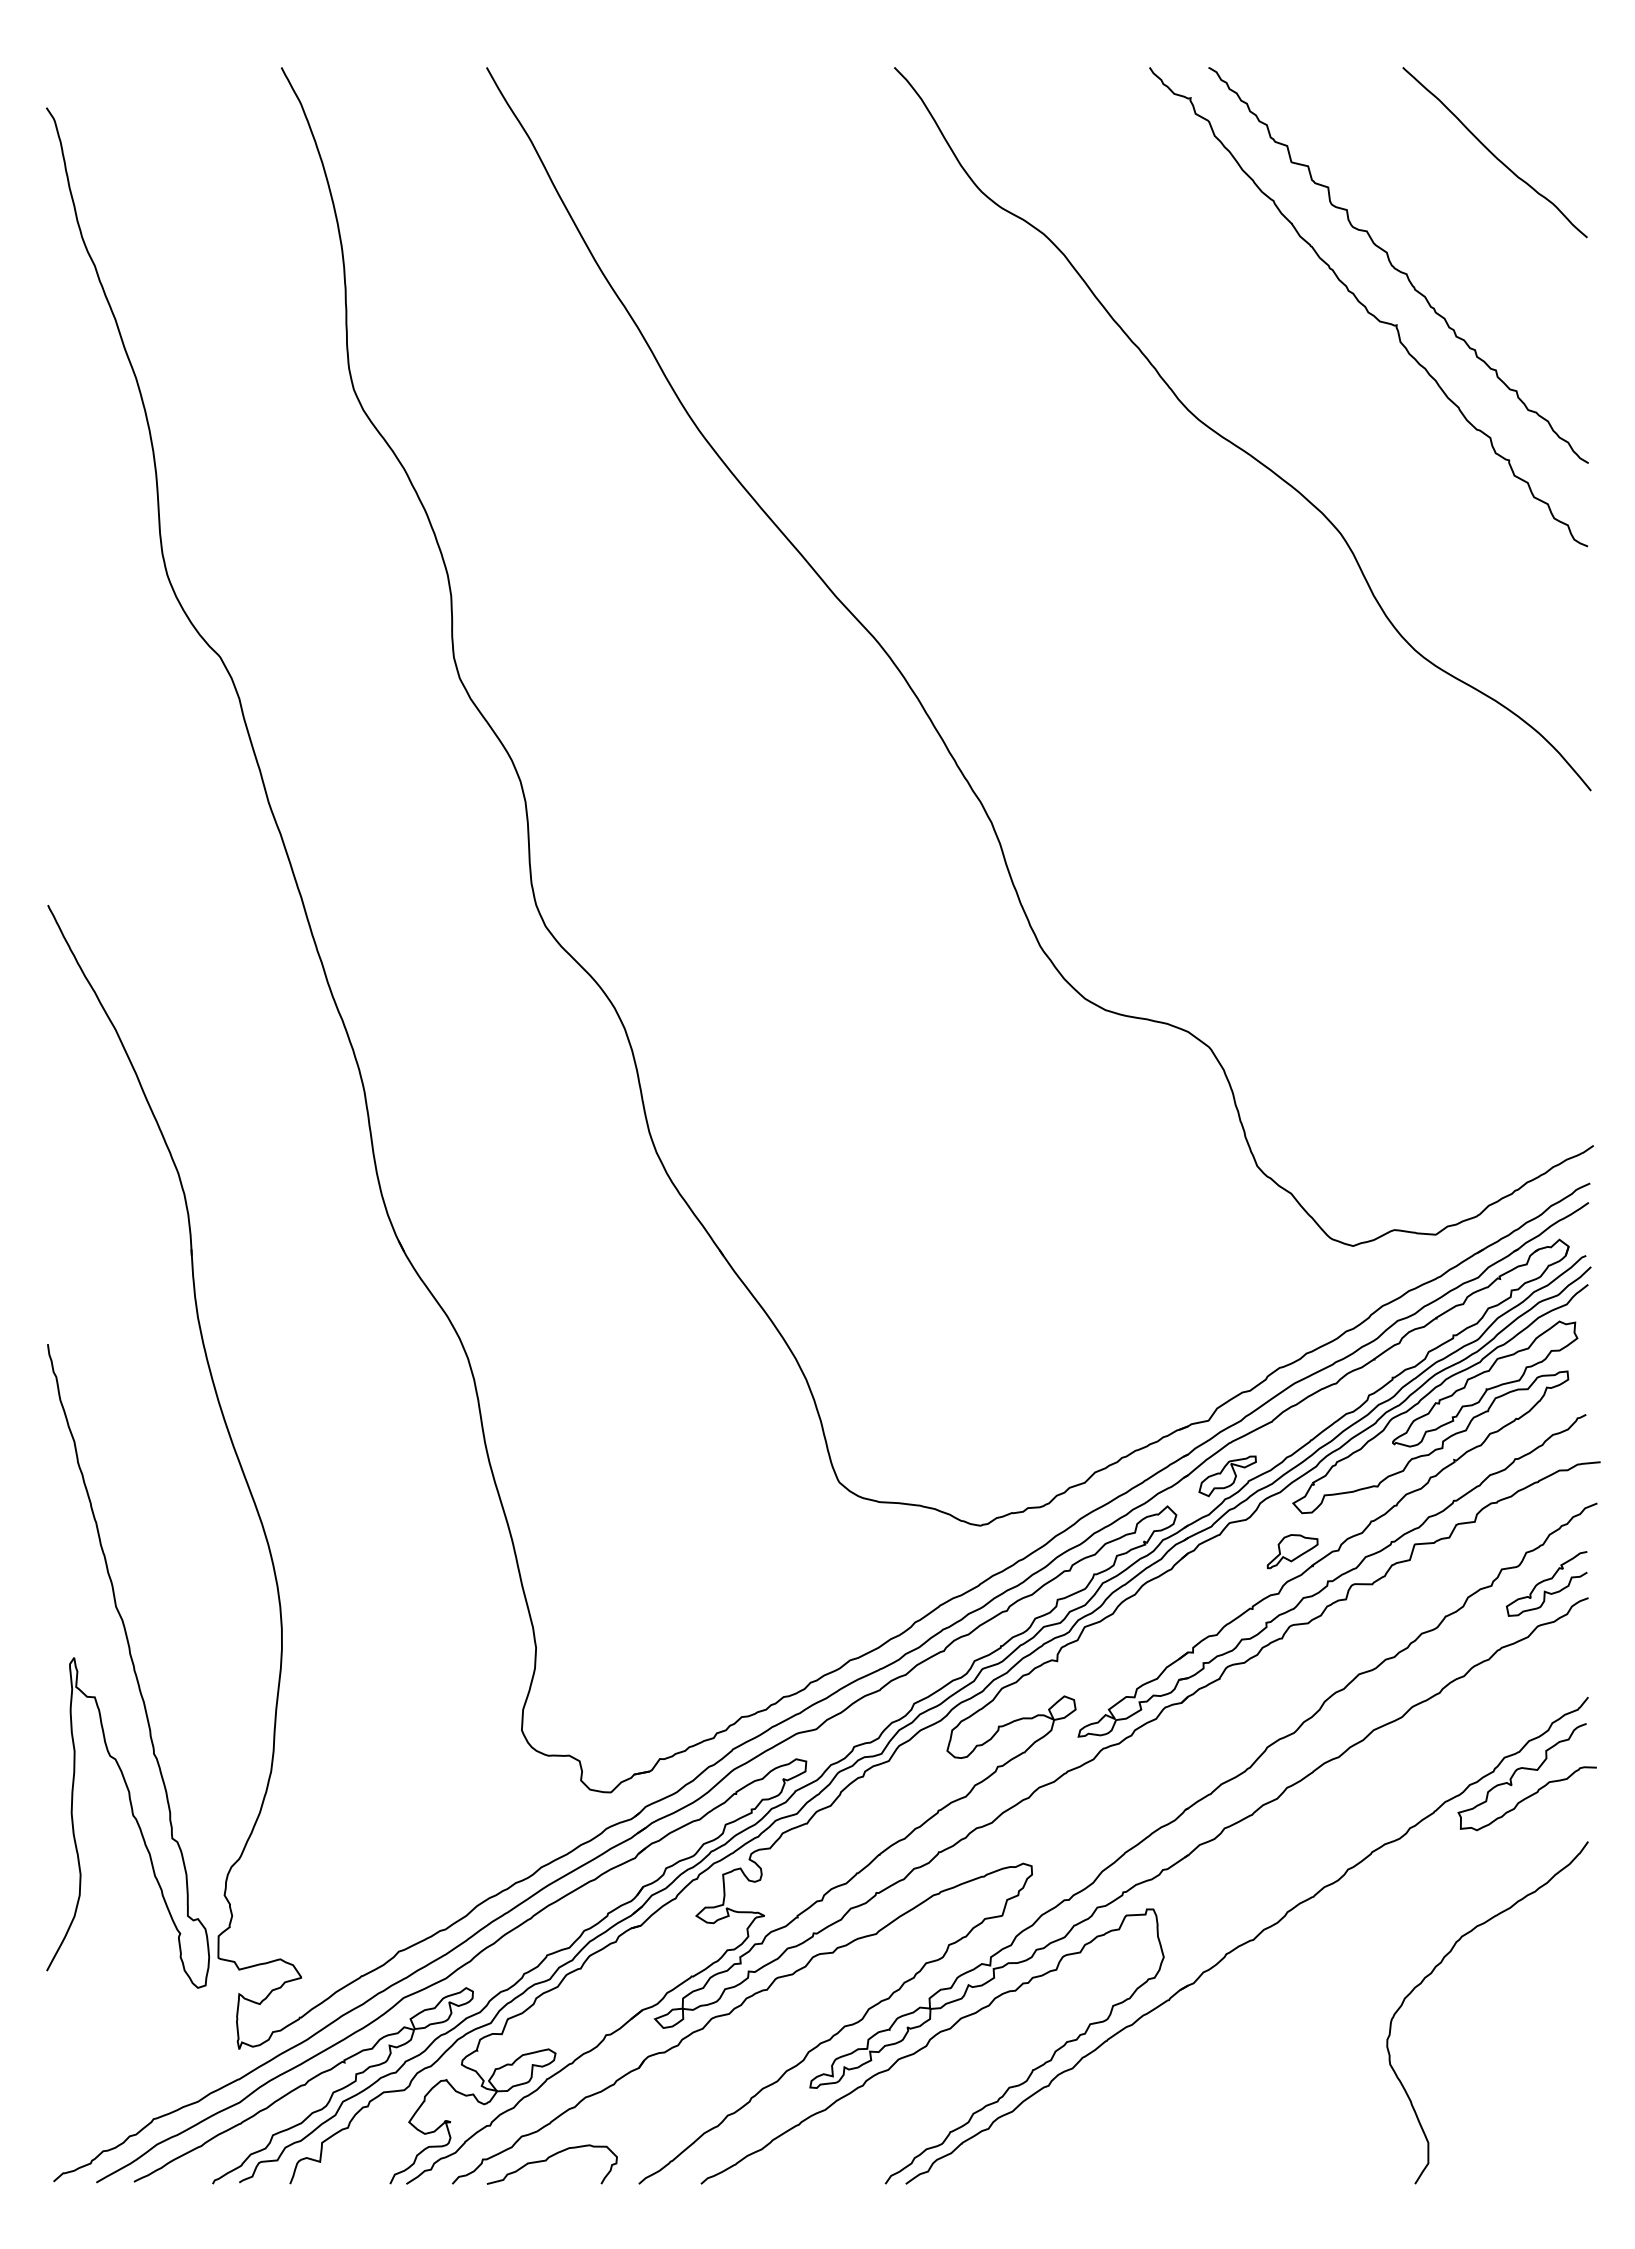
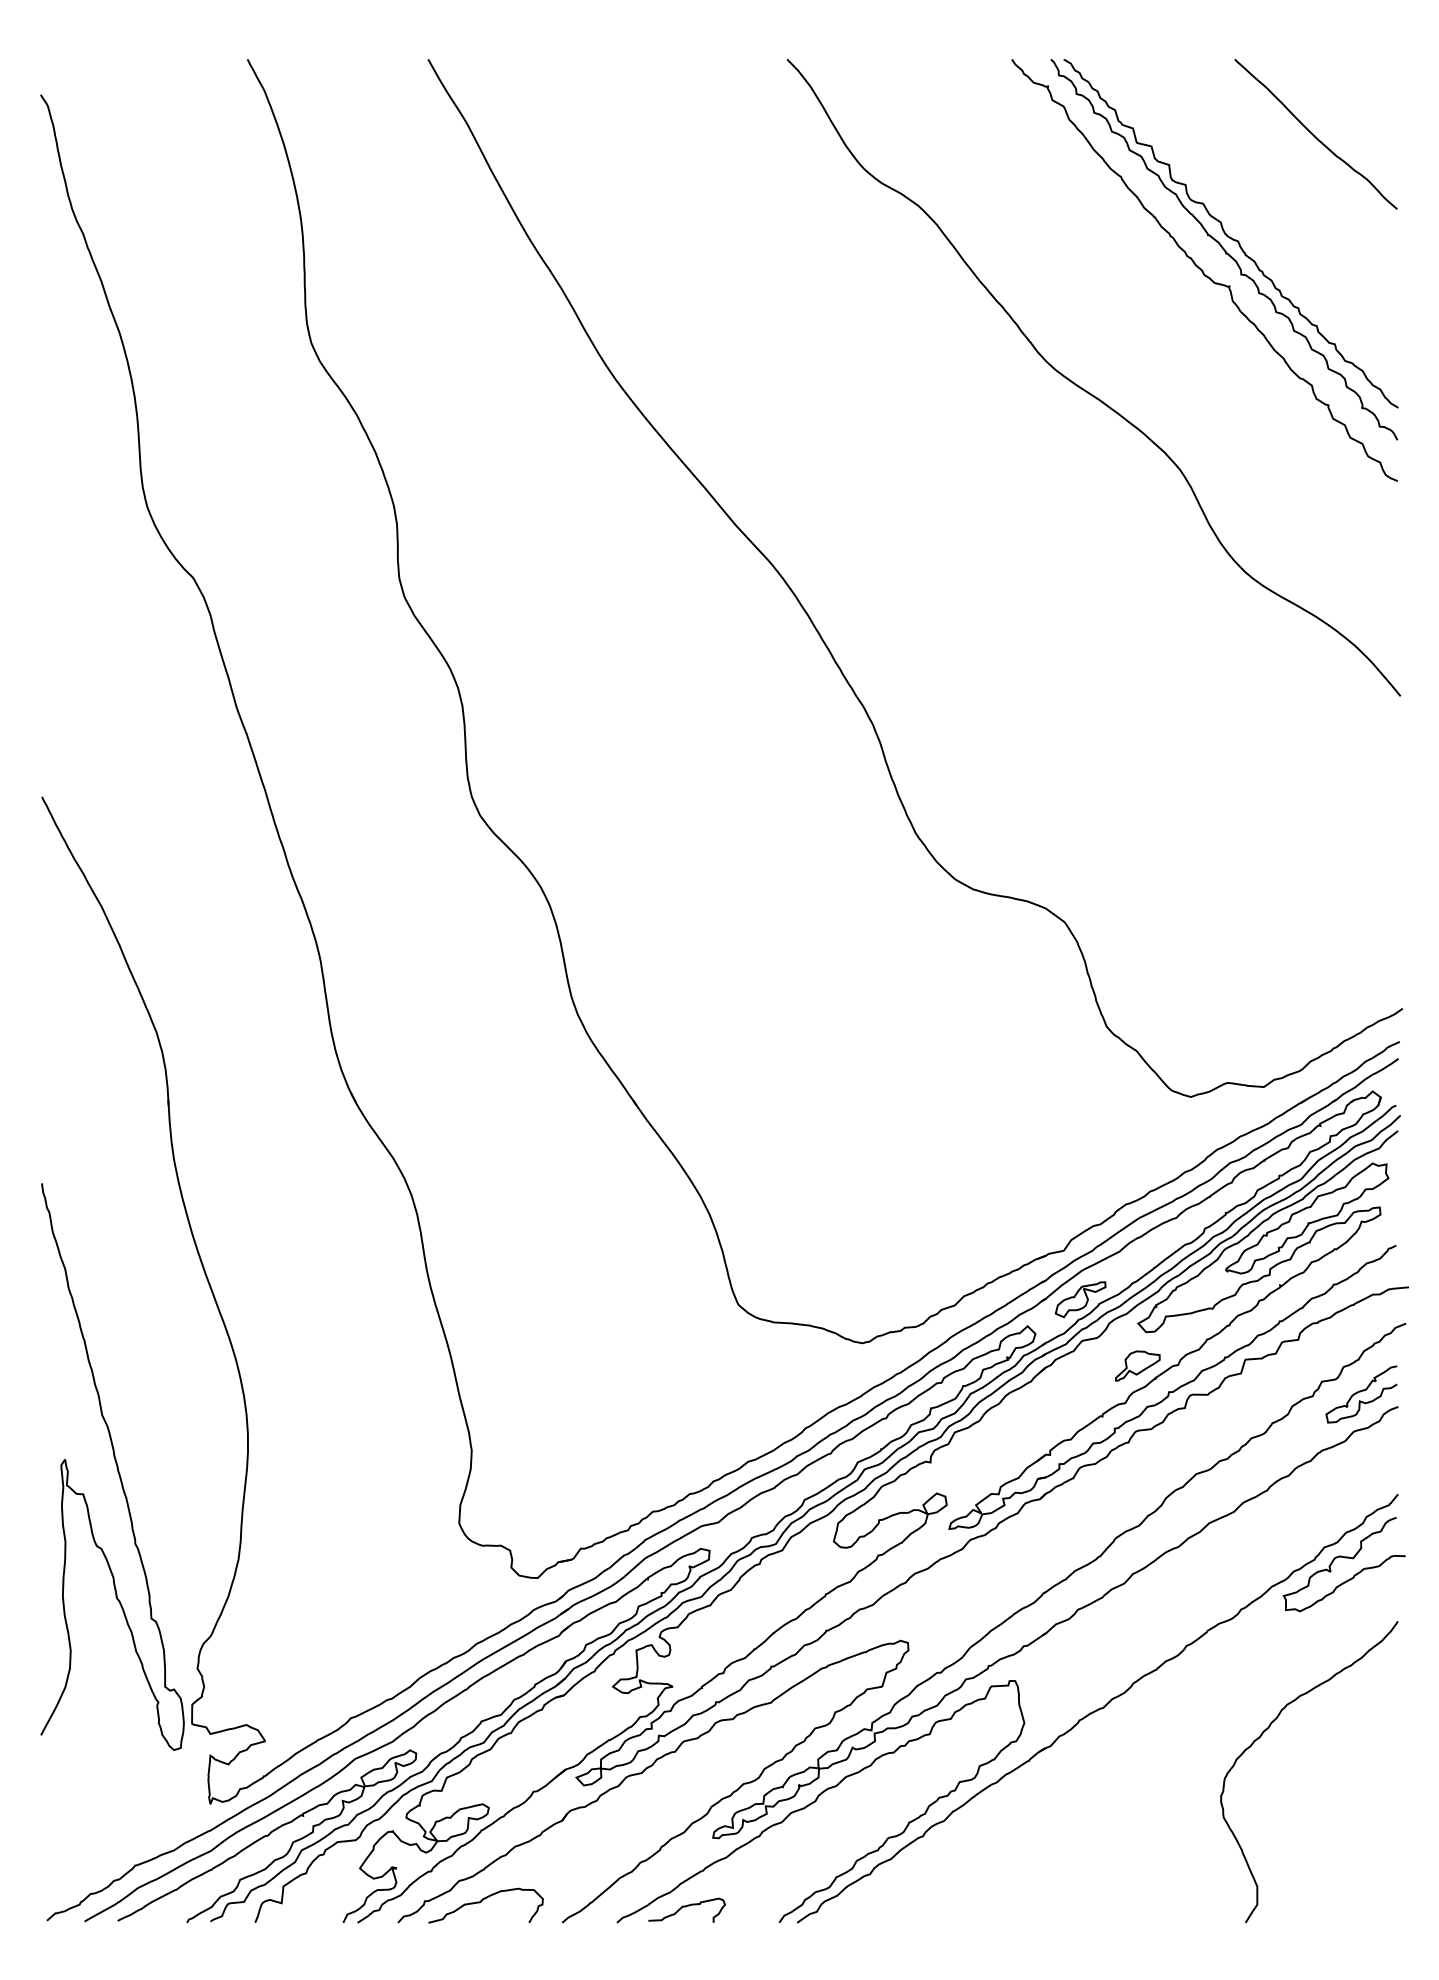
curve: (1390, 283) -> (1223, 249), added
curve: (779, 2166) -> (686, 1907), added

